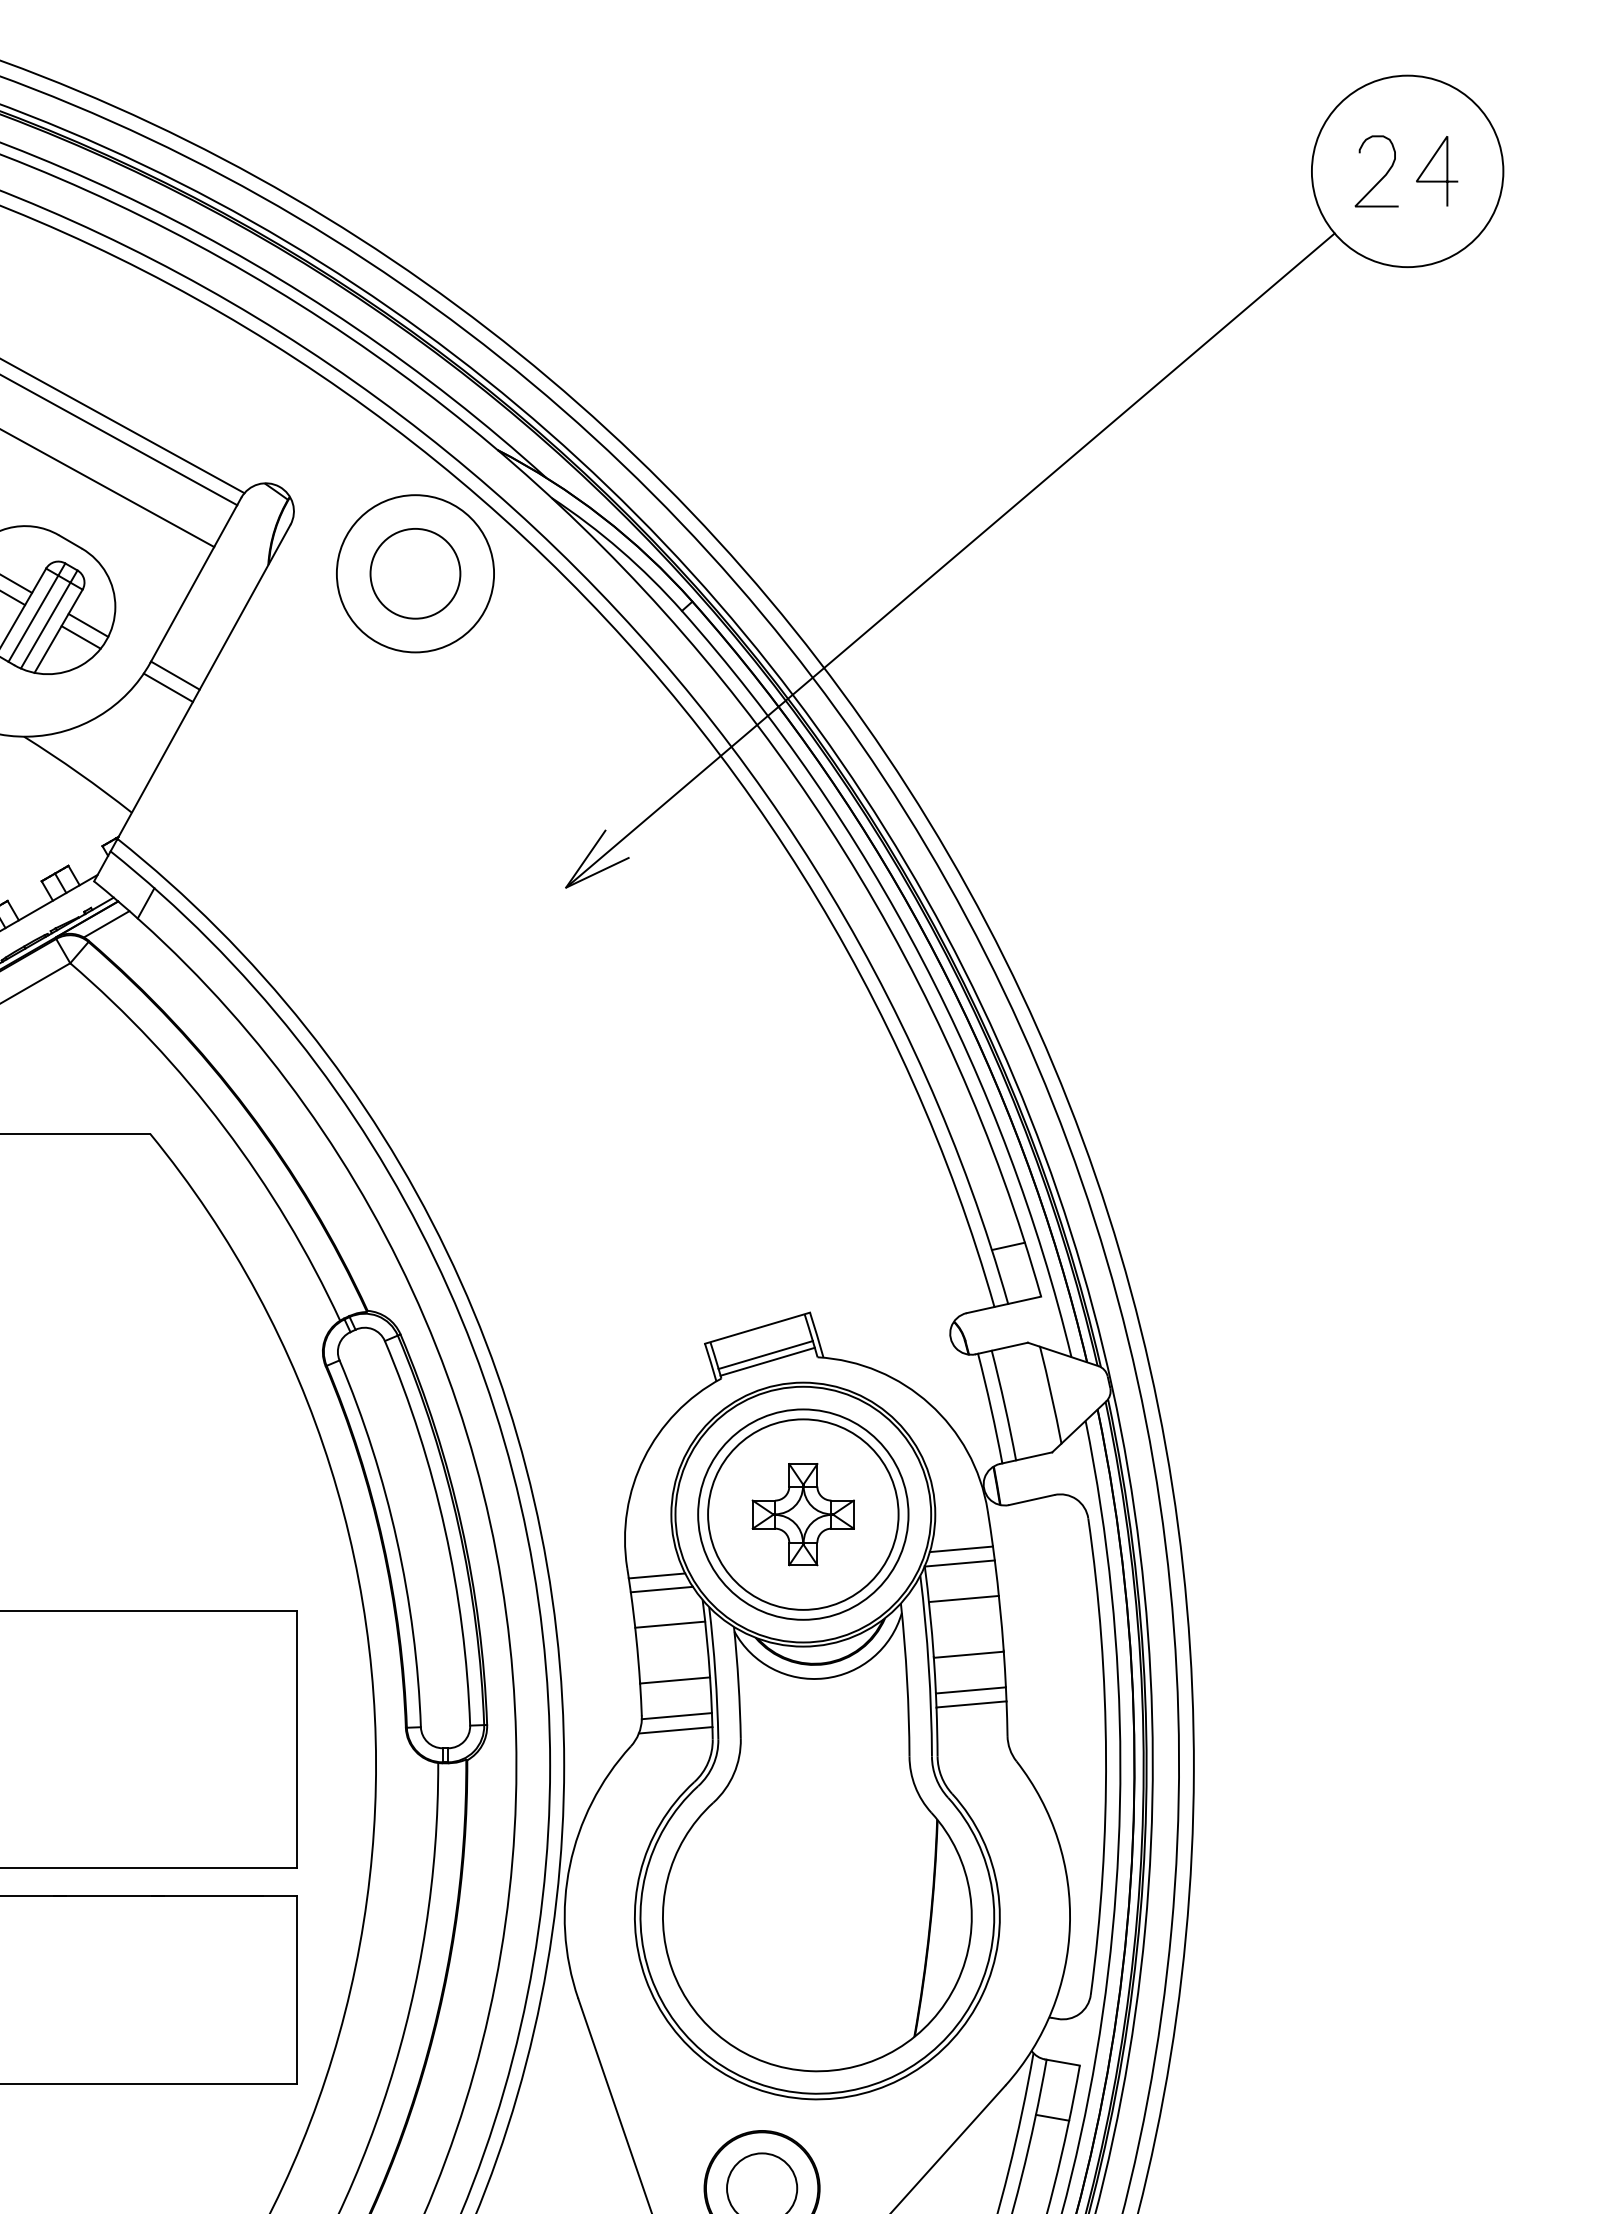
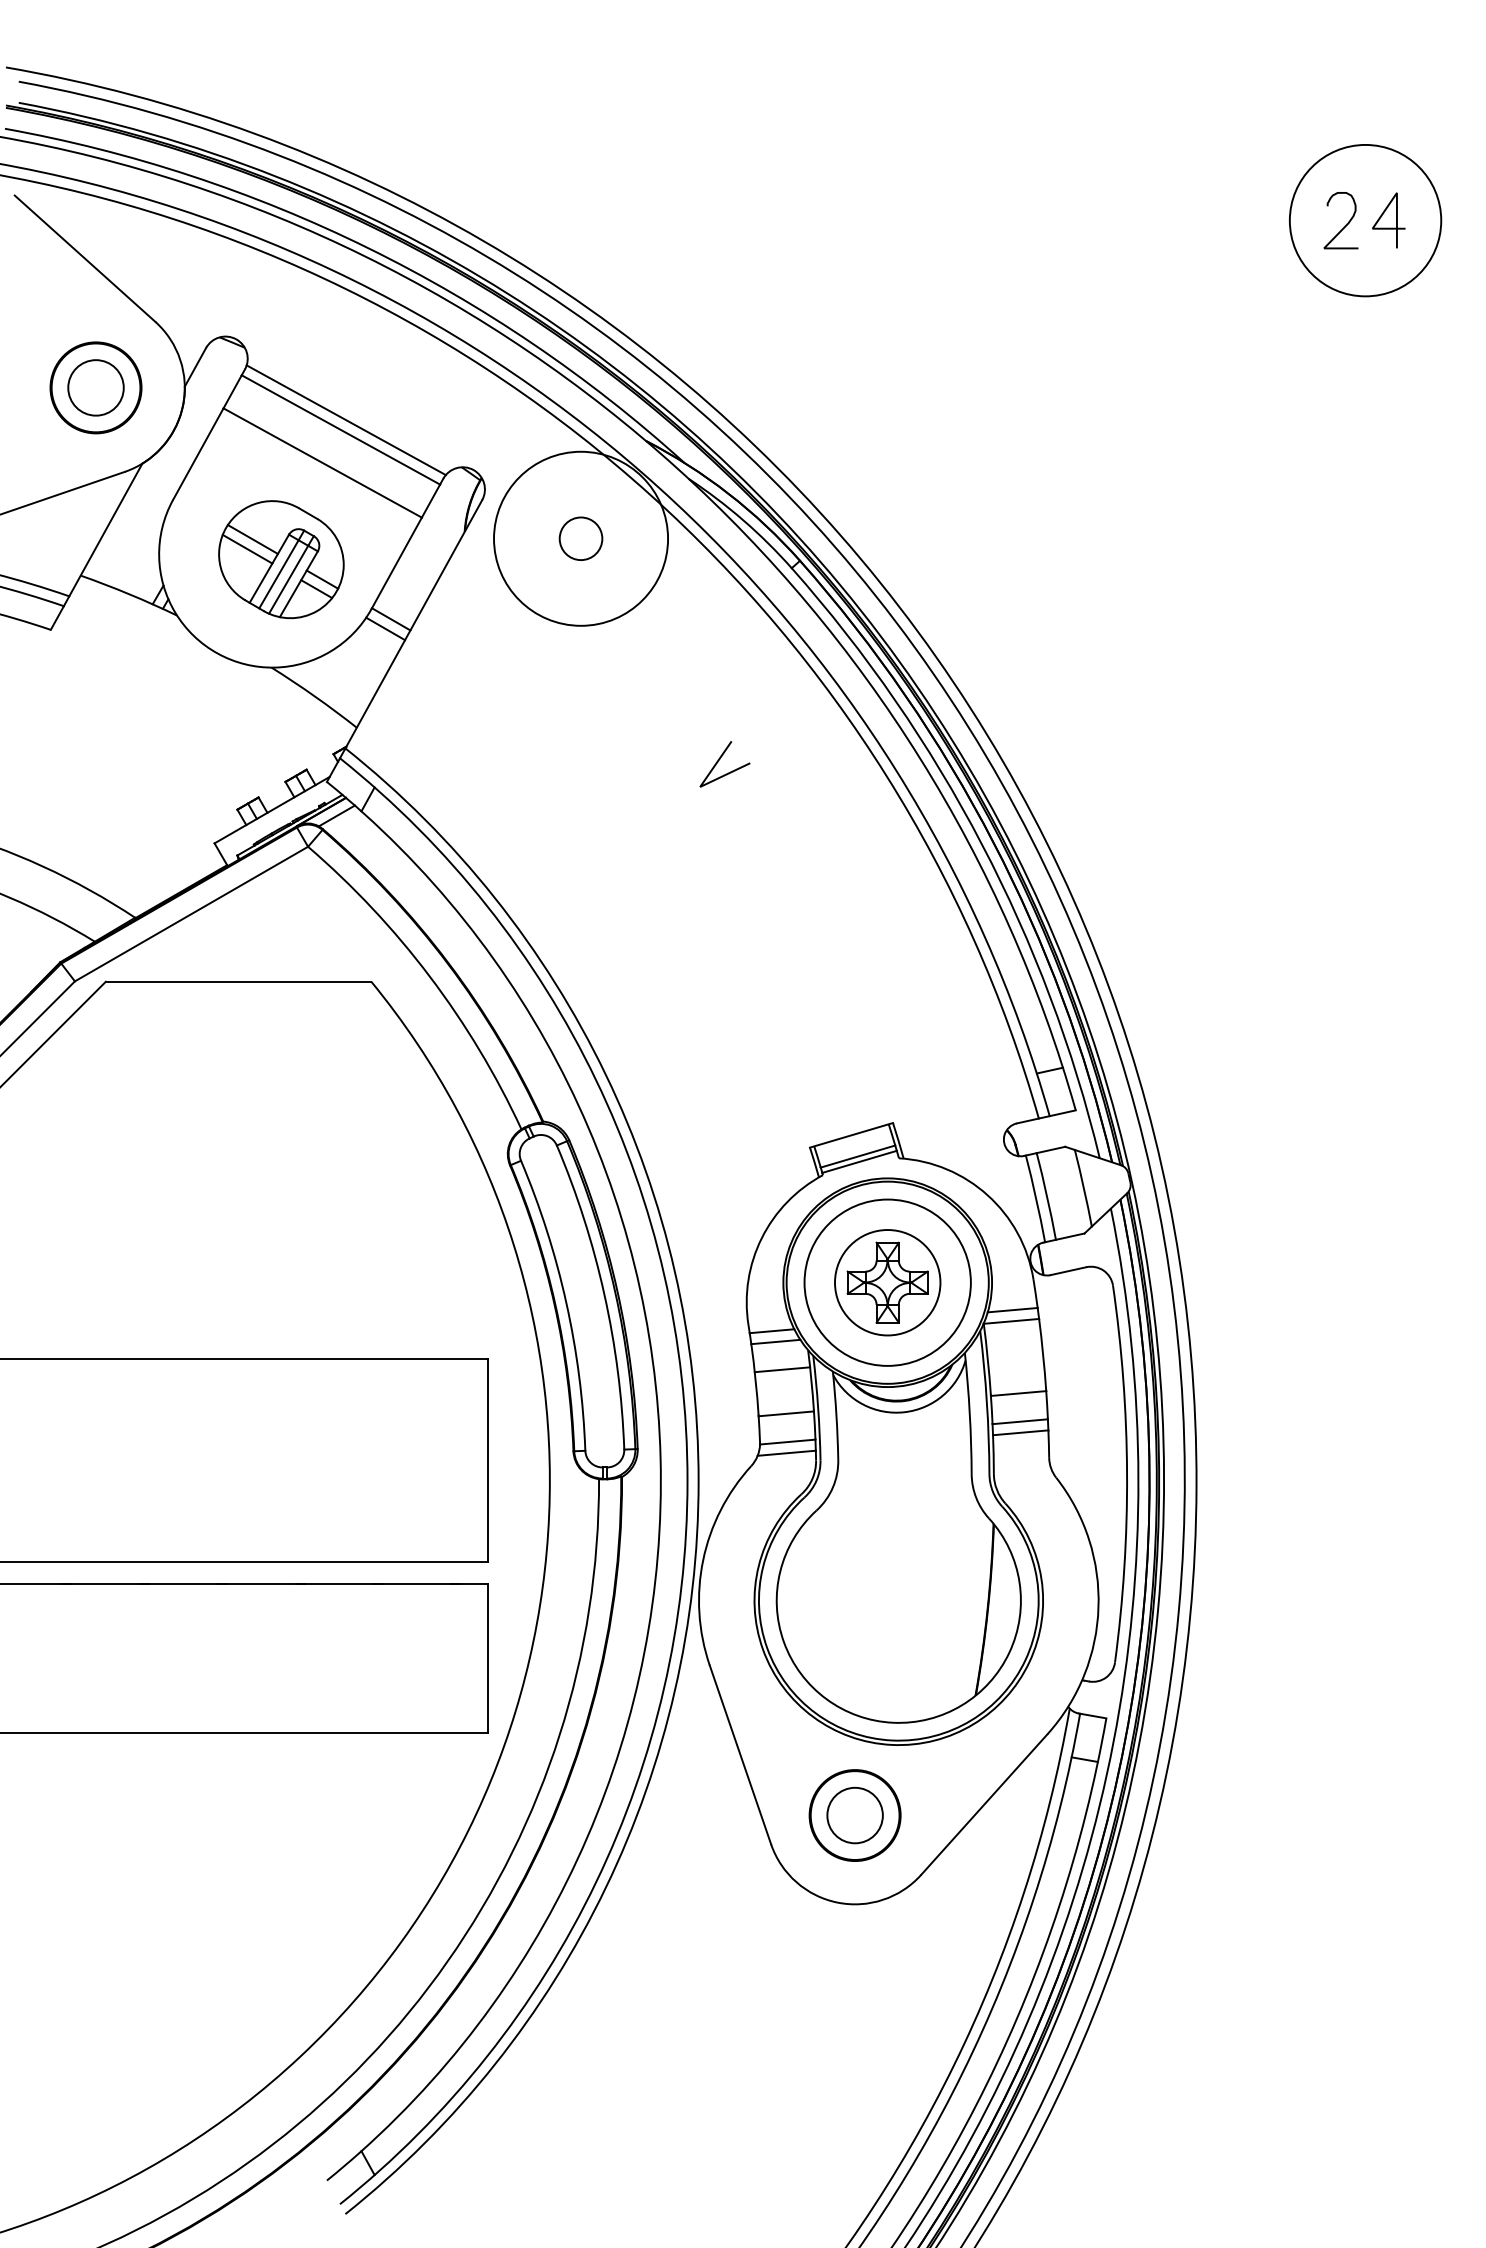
line: (949, 560) -> (1003, 528), removed
circle: (414, 573) -> (580, 538), size x0.6
circle: (414, 573) -> (580, 538), size x1.4
circle: (803, 1514) -> (887, 1282), size x0.7
line: (963, 1599) -> (1014, 1349), removed

